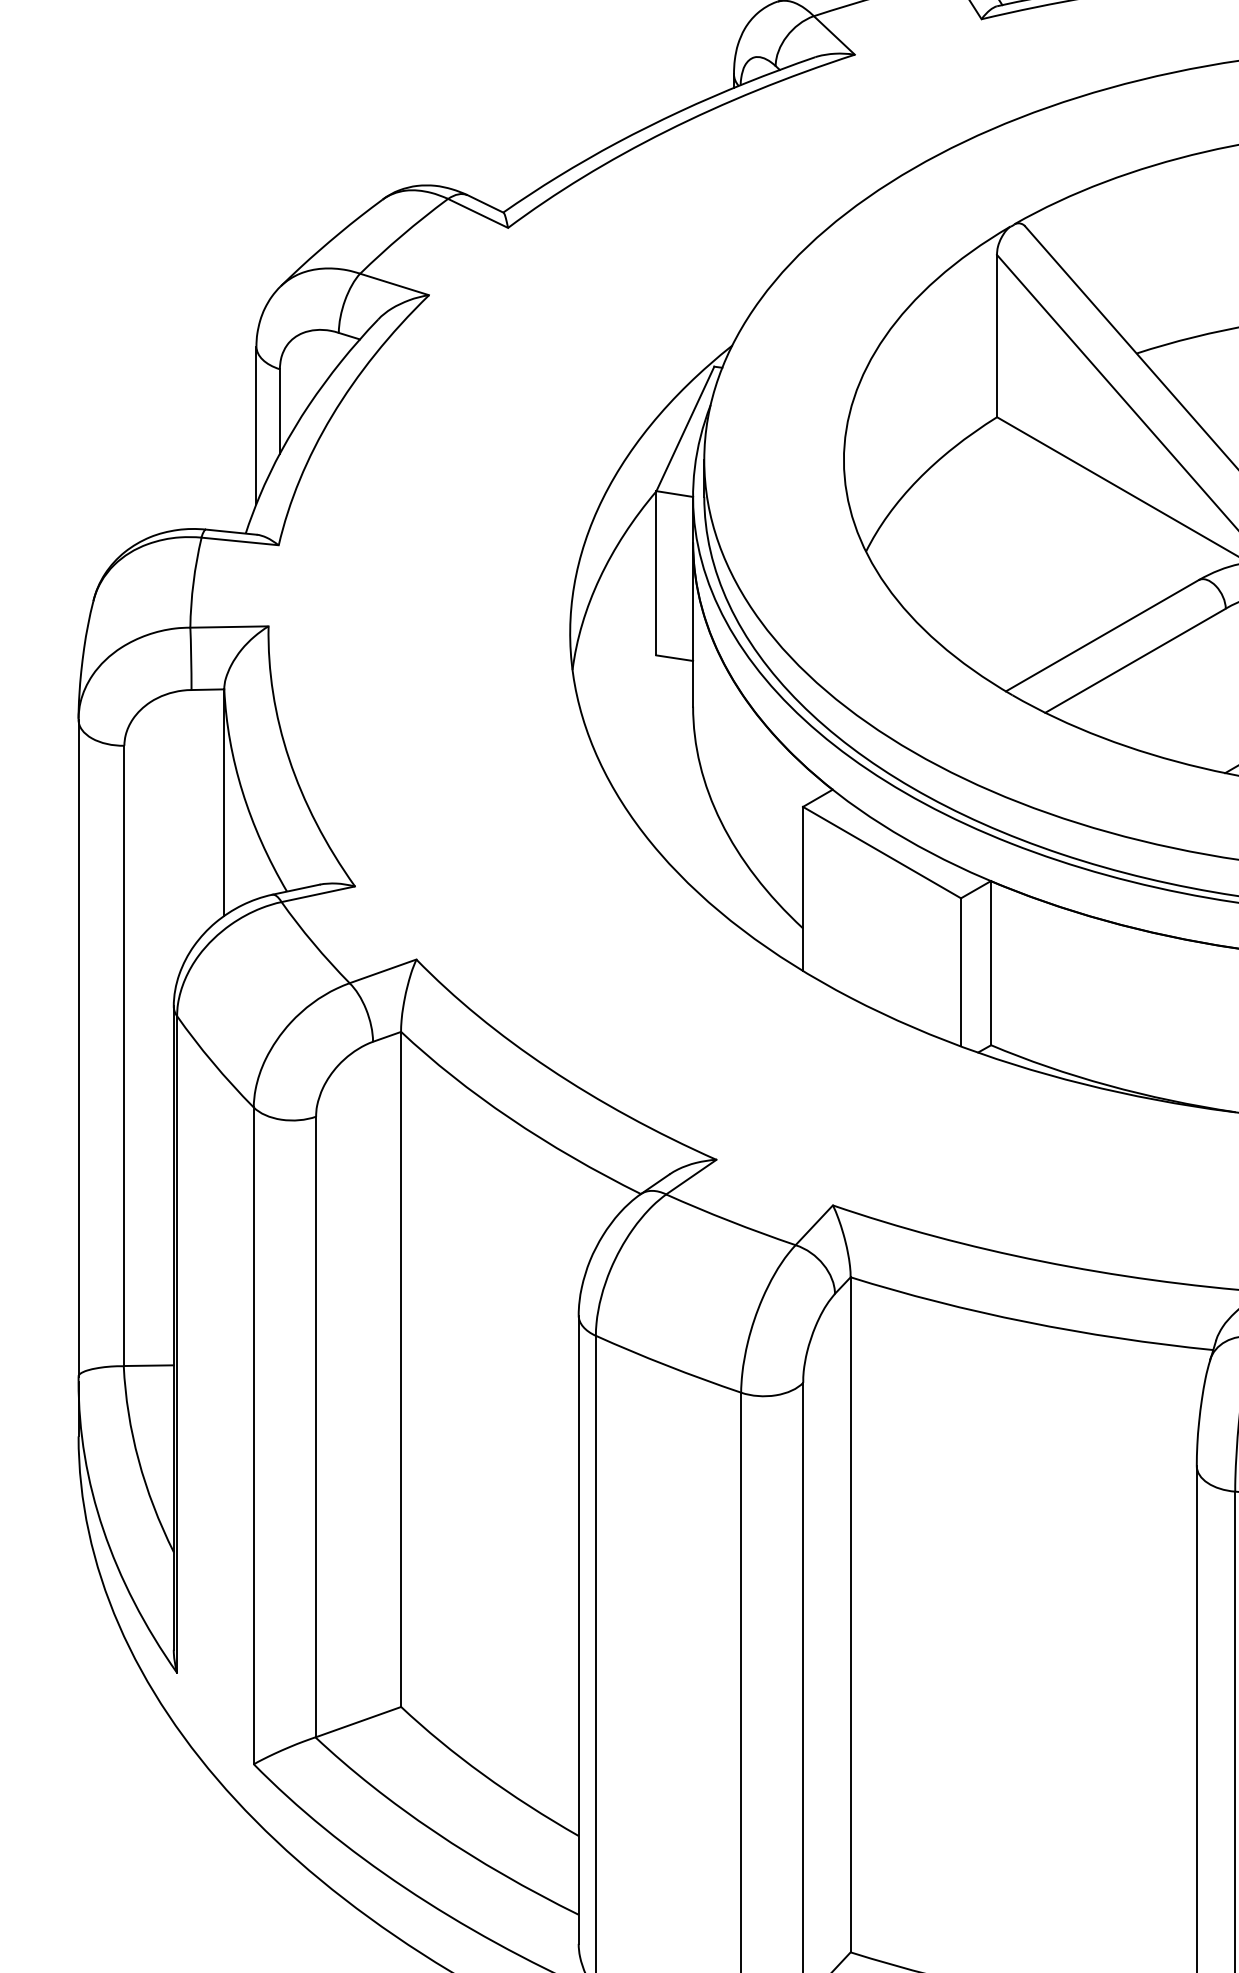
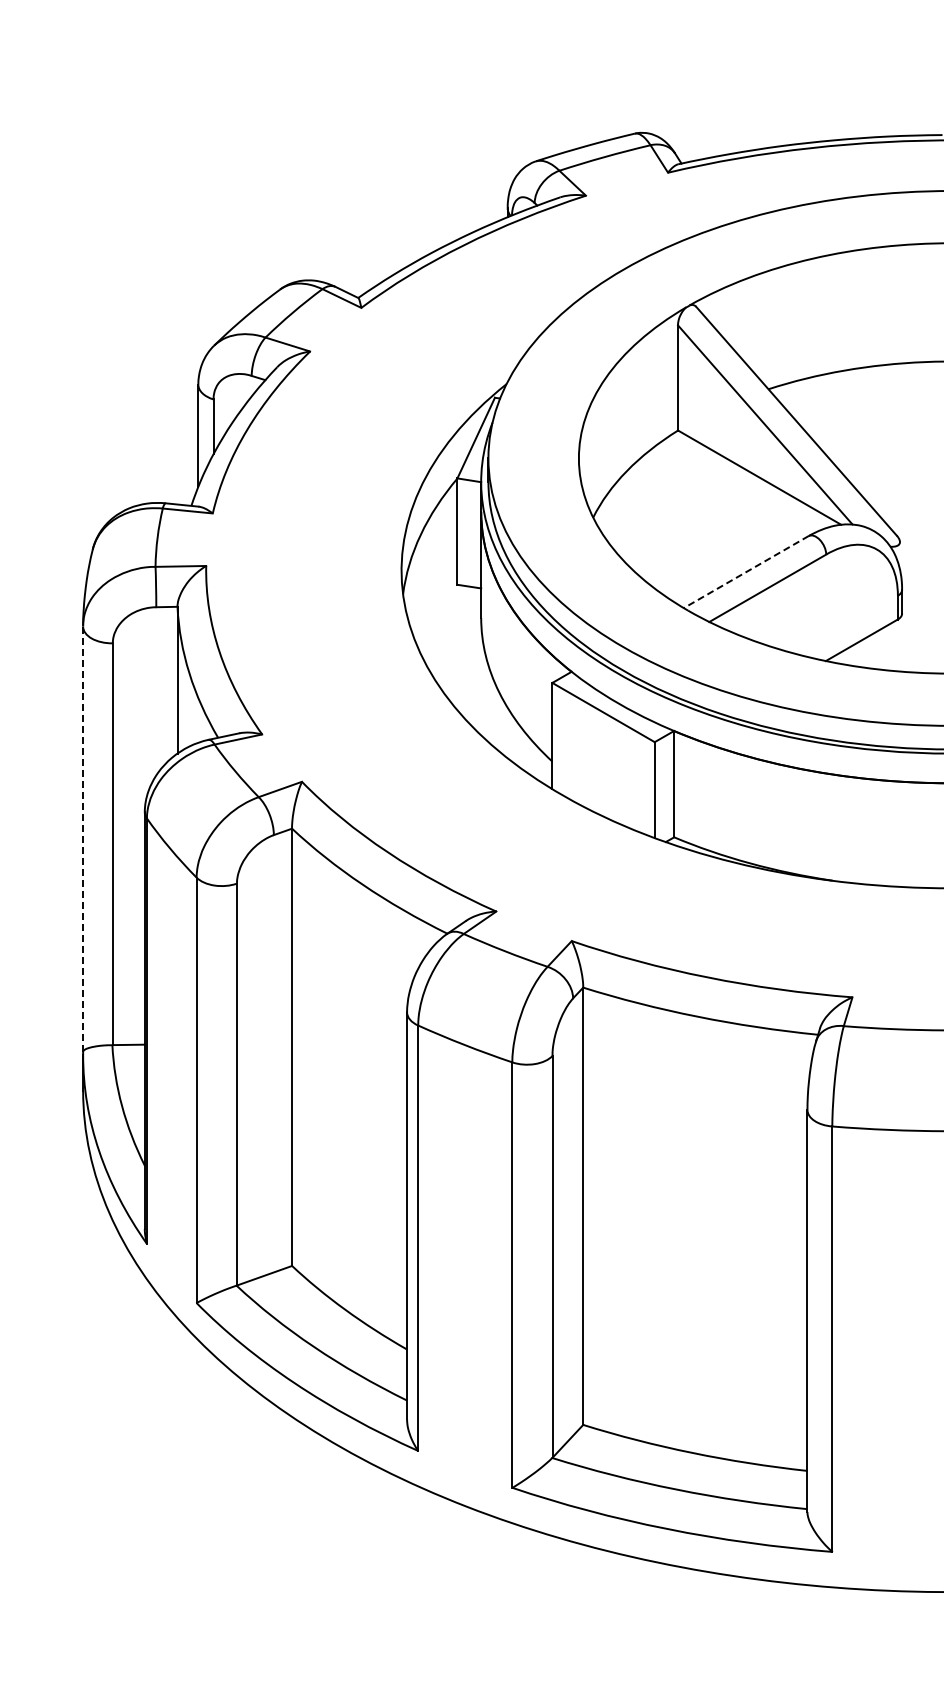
line: (1101, 636) -> (745, 572), solid -> dashed
line: (79, 1048) -> (83, 839), solid -> dashed

